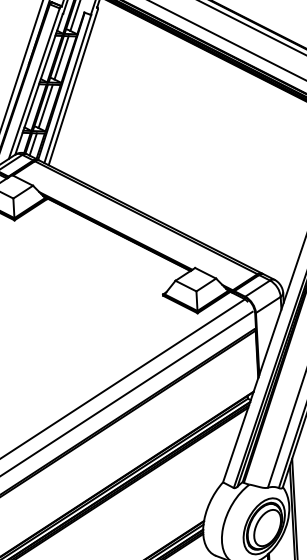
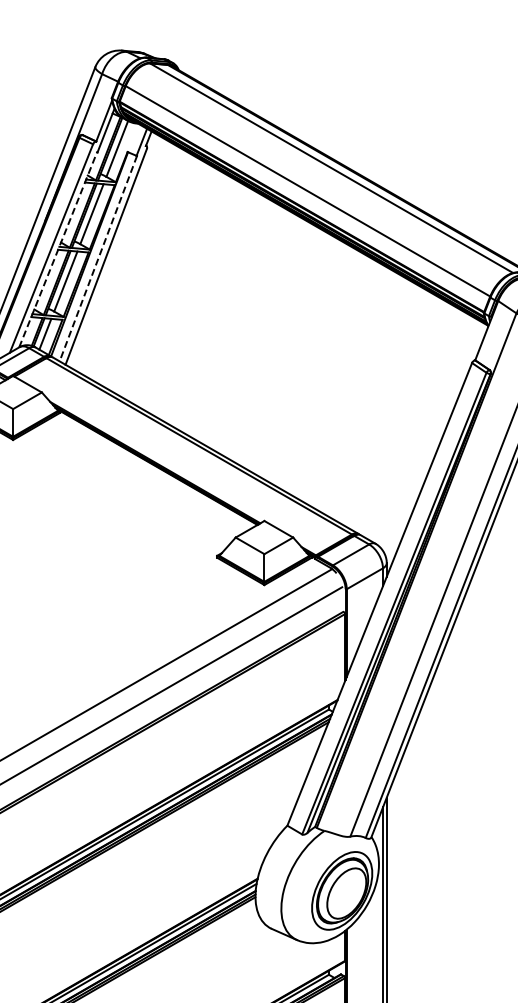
line: (39, 84) -> (58, 249), solid -> dashed
line: (67, 88) -> (98, 258), solid -> dashed

